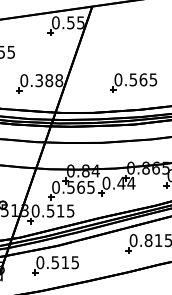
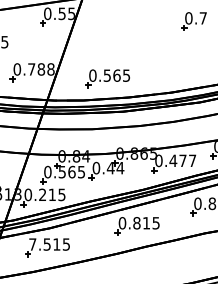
text: (39, 80) -> (31, 69), 0.388 -> 0.788
part: (133, 82) -> (107, 78), moved
text: (50, 210) -> (42, 194), 0.515 -> 0.215
text: (40, 262) -> (32, 244), 0.515 -> 7.515

